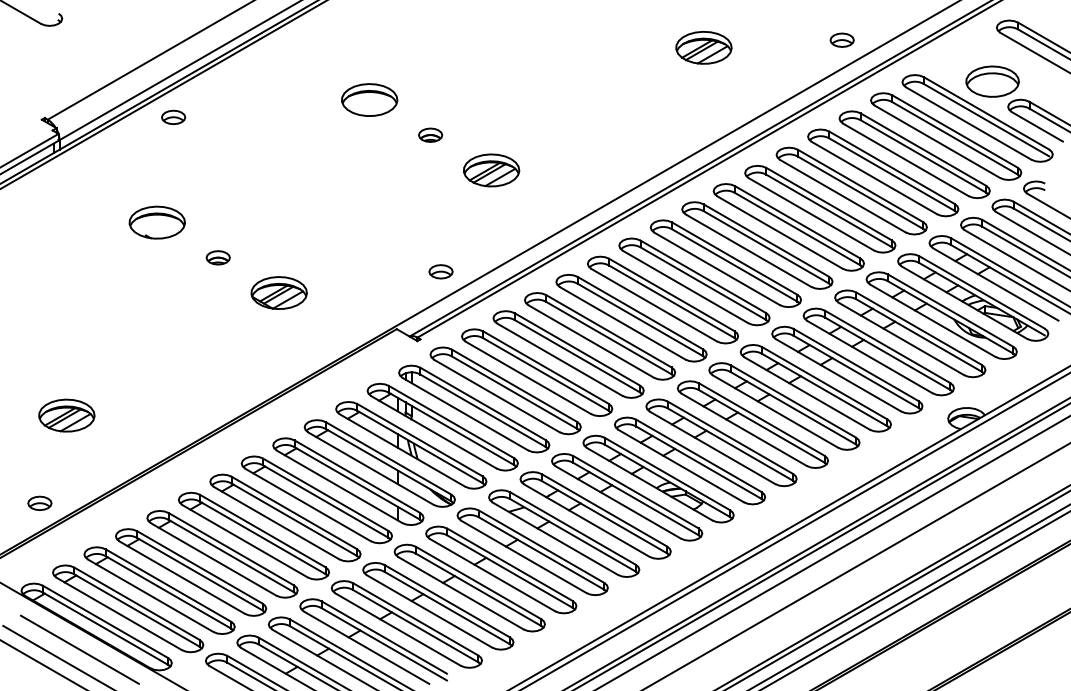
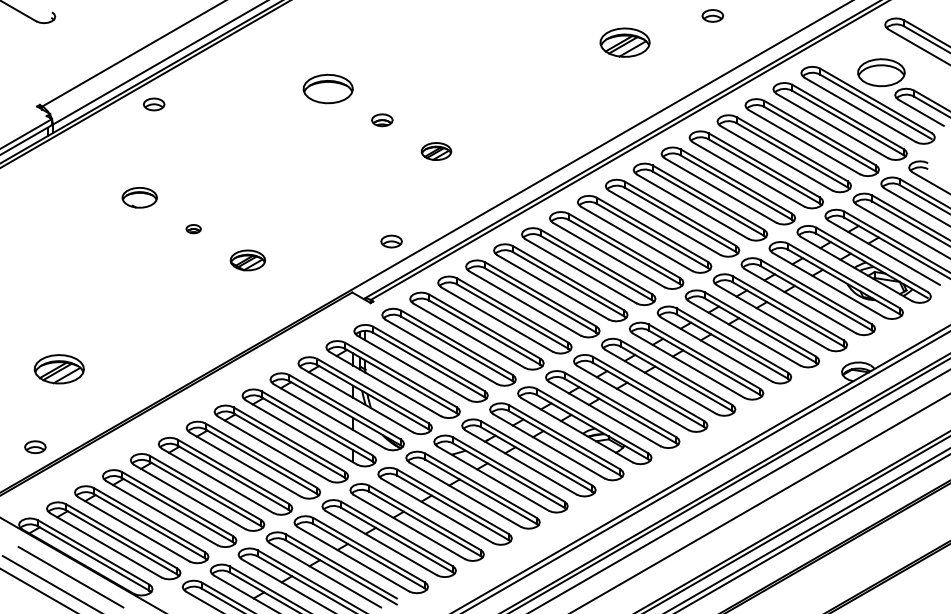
part: (841, 39) -> (712, 15), moved
part: (491, 170) -> (436, 151), size x0.6
part: (157, 222) -> (139, 197), size x0.7
part: (217, 257) -> (193, 228), size x0.7
part: (278, 293) -> (247, 260), size x0.7

